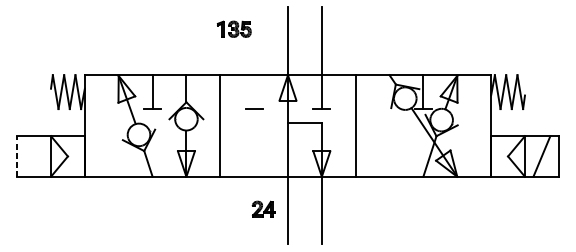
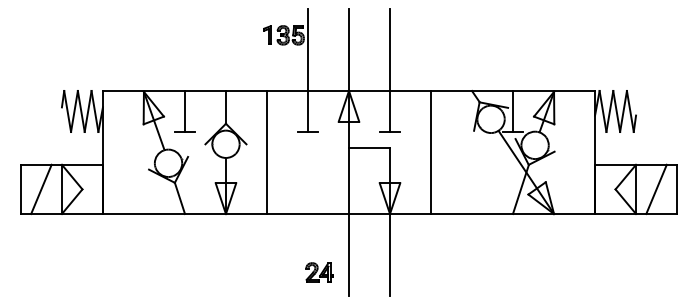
line: (253, 58) -> (307, 70), added
line: (16, 156) -> (20, 189), dashed -> solid
line: (34, 156) -> (41, 189), added
part: (263, 209) -> (319, 272), moved

